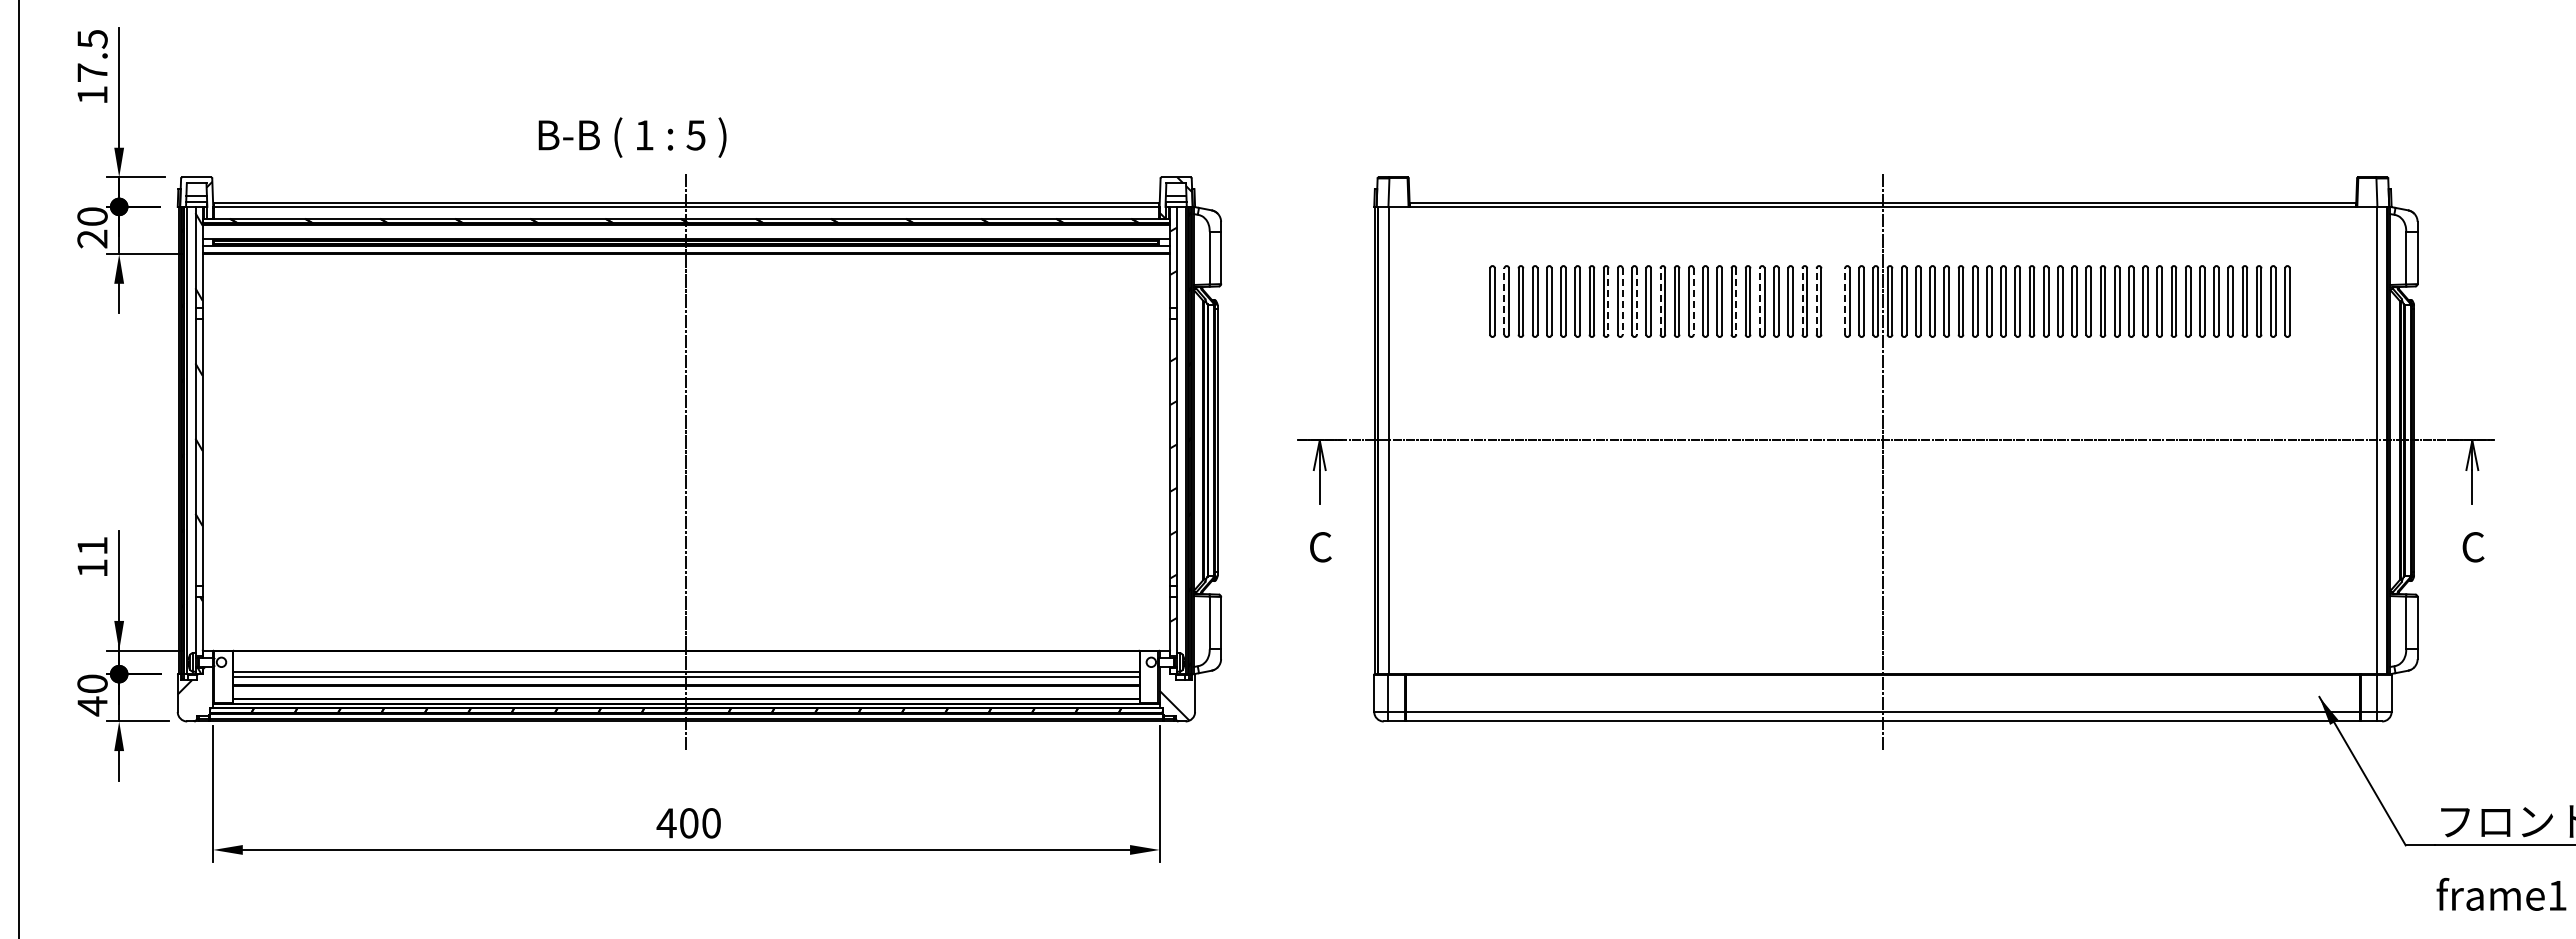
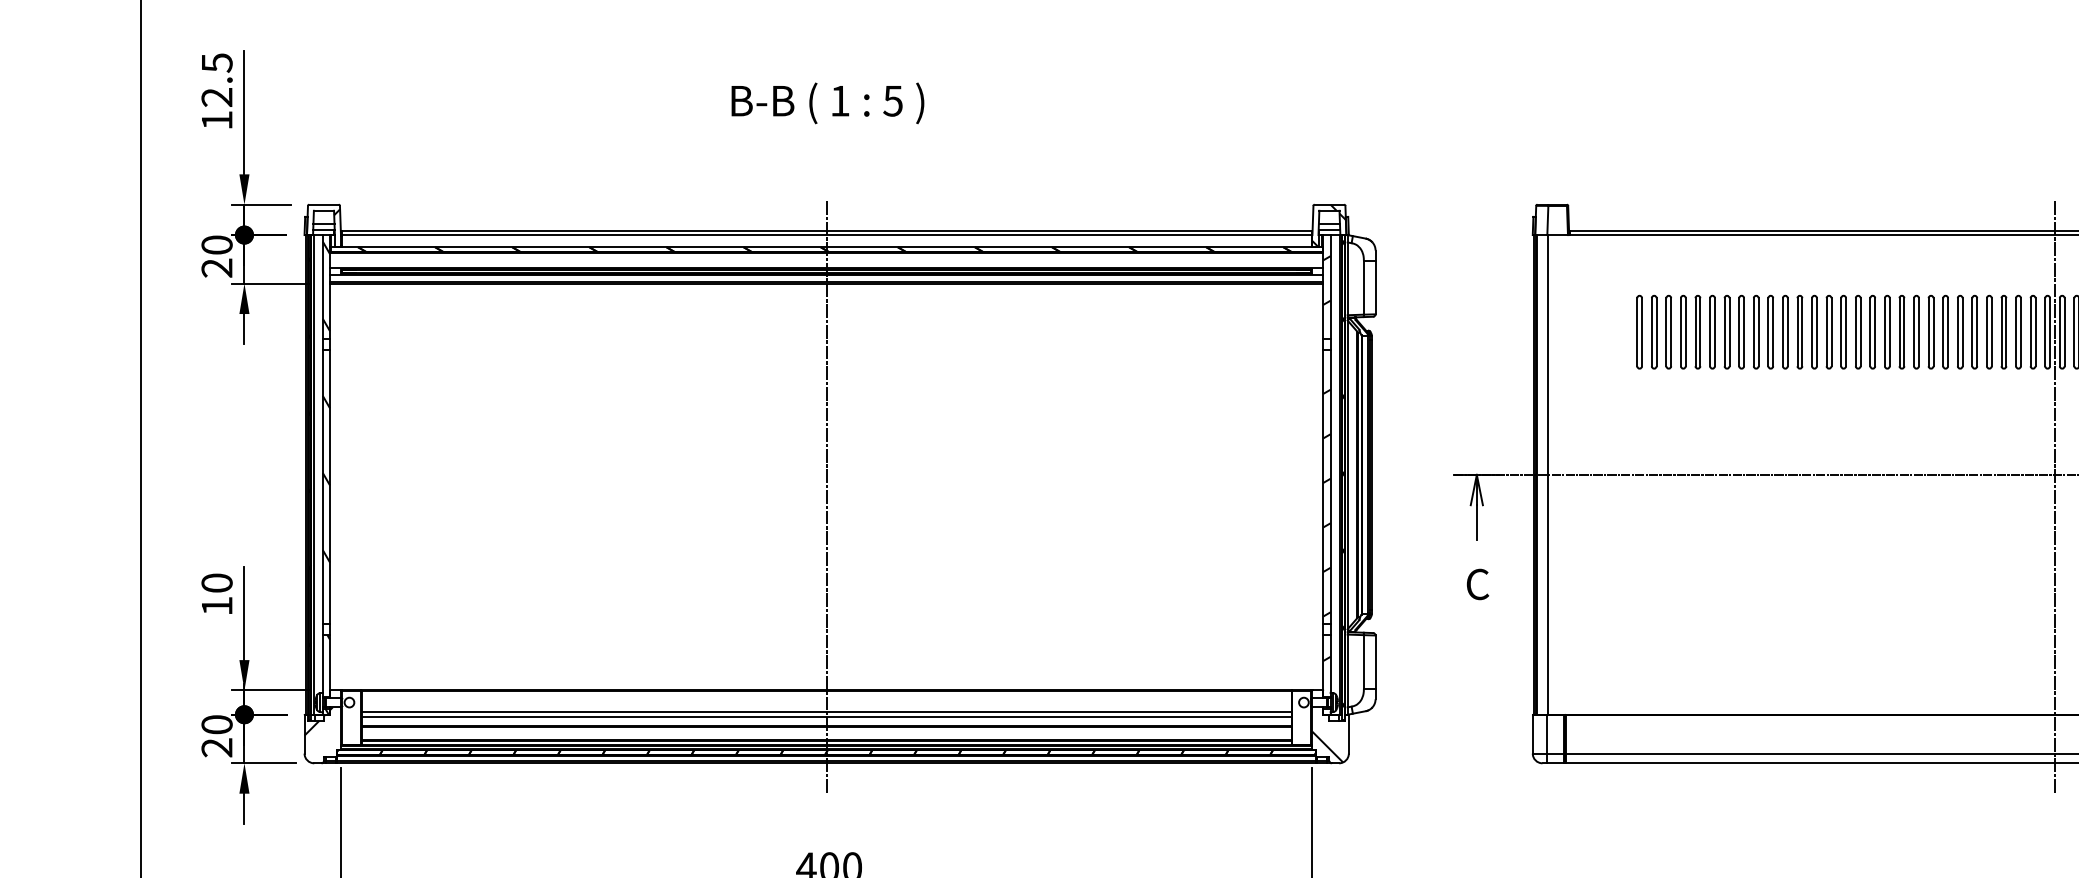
text: (92, 72) -> (217, 97), 17.5 -> 12.5
text: (632, 137) -> (827, 103), moved
part: (1478, 301) -> (1639, 332), added
line: (1504, 301) -> (1666, 332), dashed -> solid
line: (1660, 301) -> (1826, 332), dashed -> solid
line: (1759, 301) -> (1928, 332), dashed -> solid
line: (1802, 301) -> (1972, 332), dashed -> solid
line: (1816, 301) -> (1986, 332), dashed -> solid
part: (1833, 301) -> (2004, 332), added
line: (1845, 301) -> (2016, 332), dashed -> solid
line: (1608, 302) -> (1773, 333), dashed -> solid
line: (1622, 302) -> (1787, 333), dashed -> solid
line: (1636, 302) -> (1801, 333), dashed -> solid
line: (1693, 302) -> (1860, 333), dashed -> solid
line: (1736, 302) -> (1904, 333), dashed -> solid
text: (92, 545) -> (217, 582), 11 -> 10
text: (92, 706) -> (217, 747), 40 -> 20

